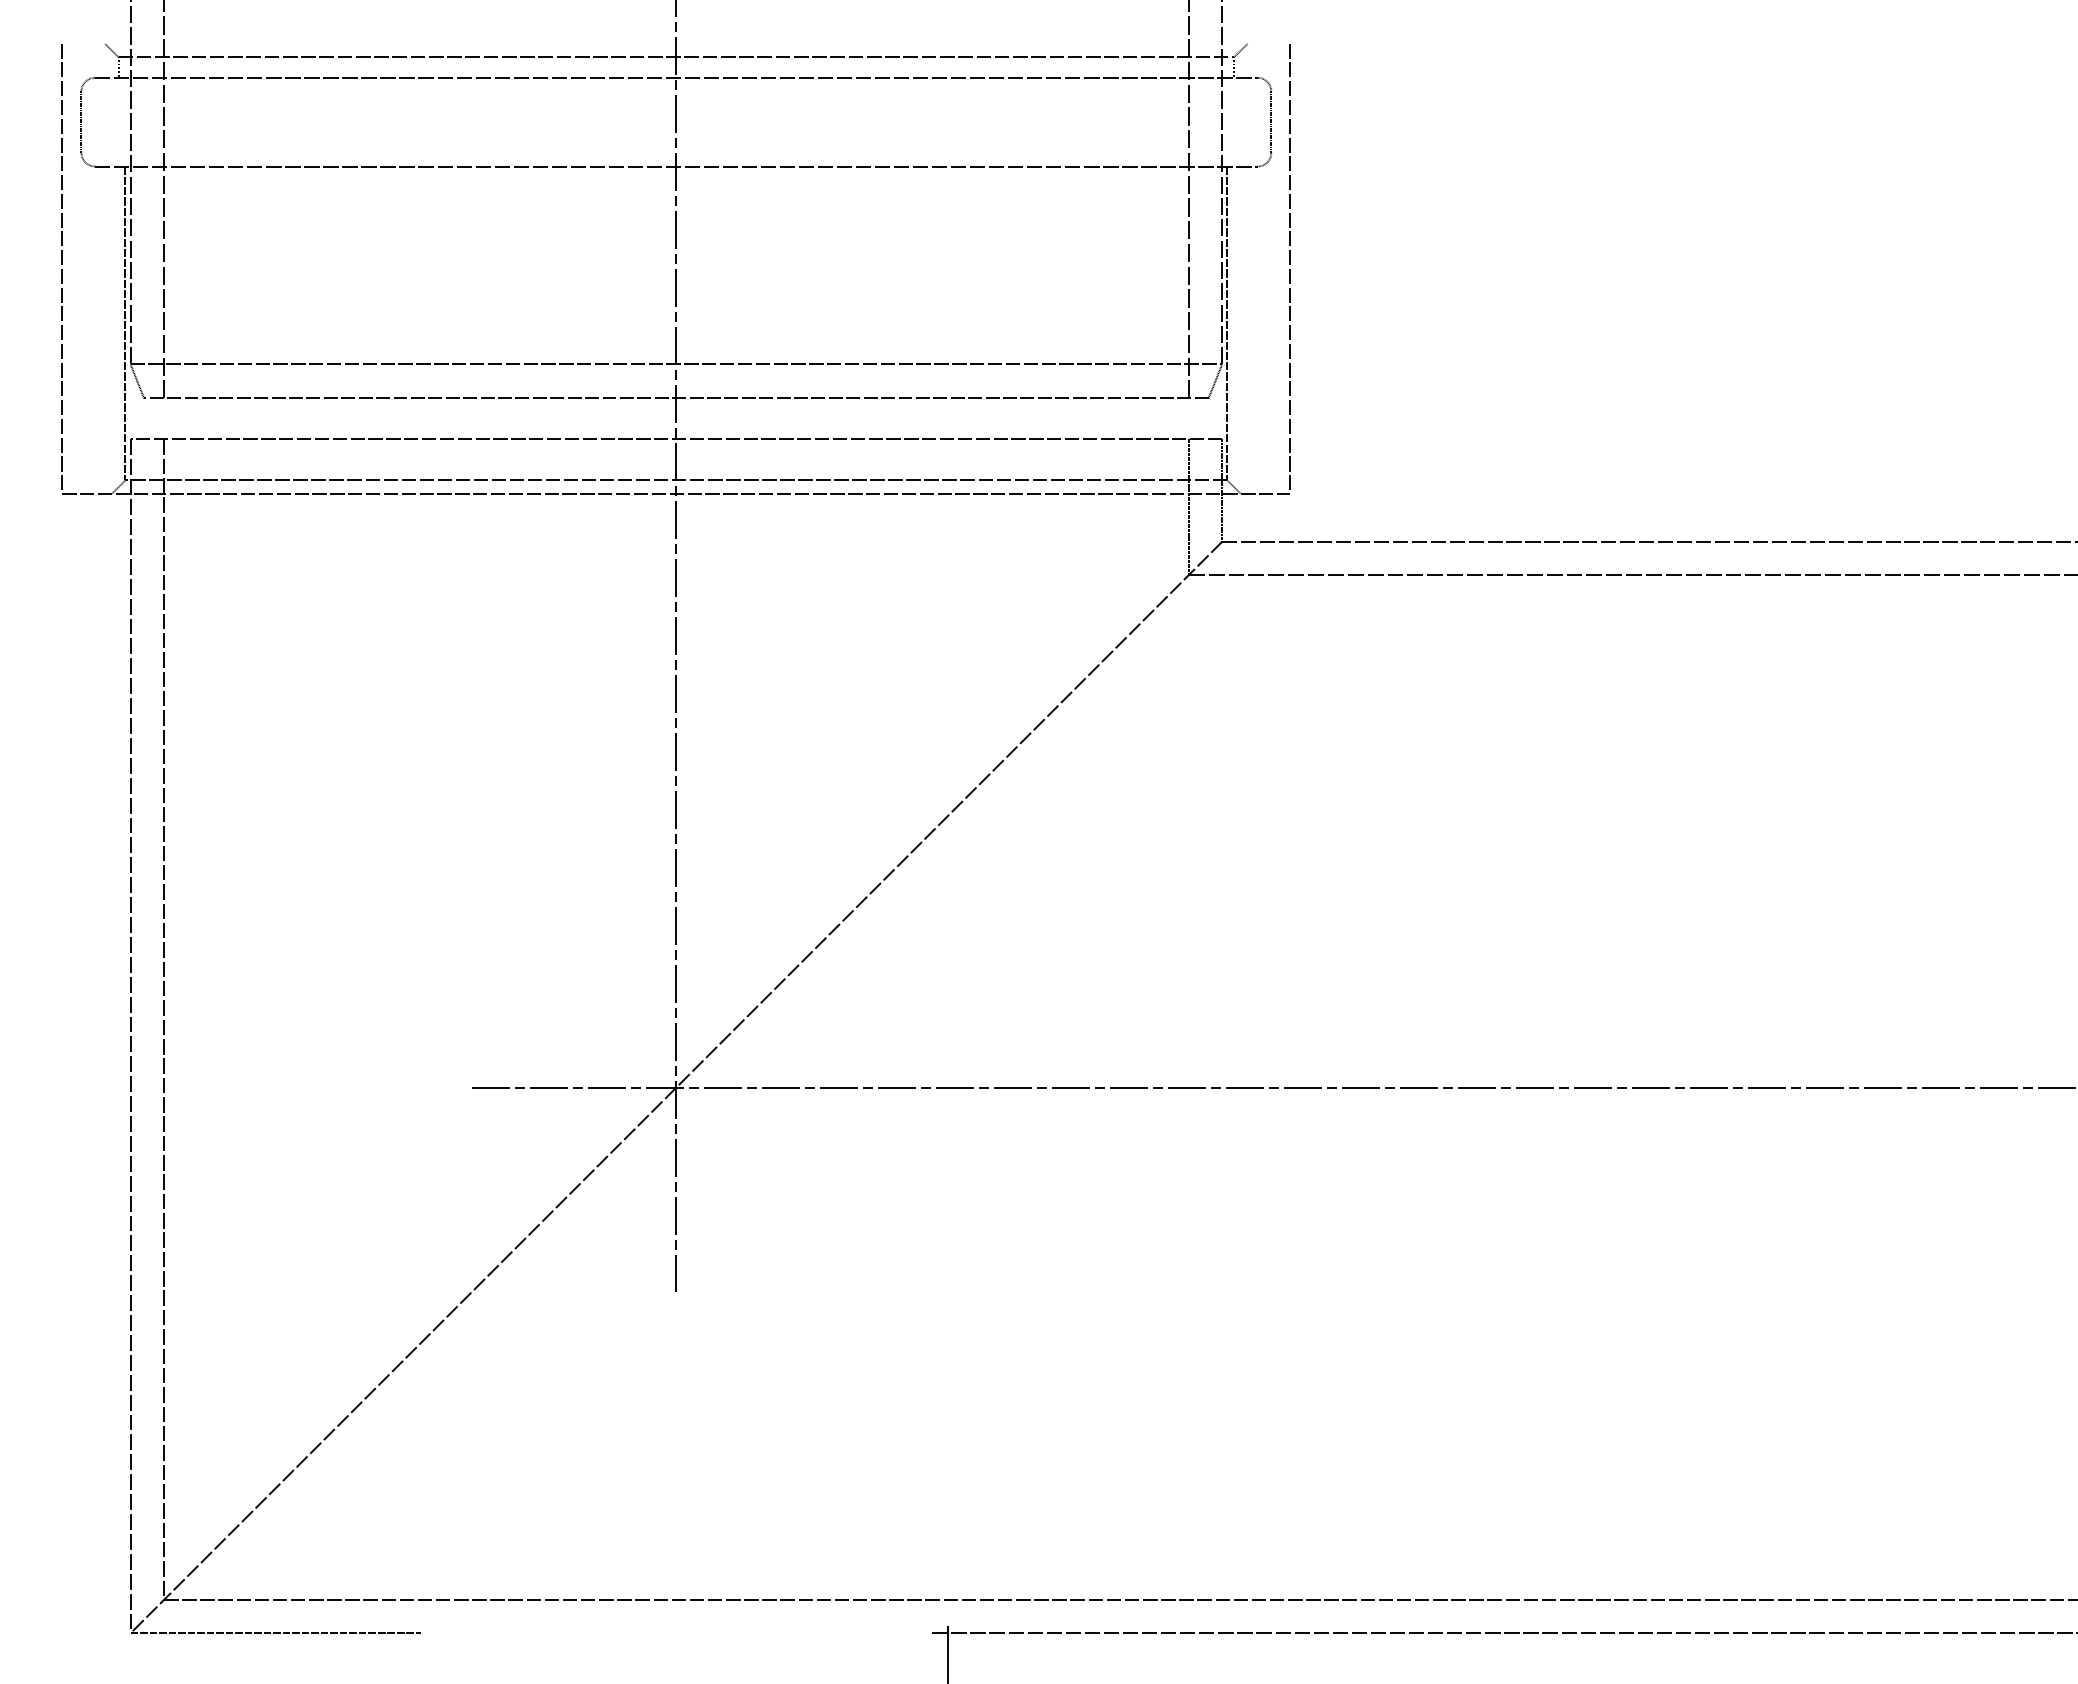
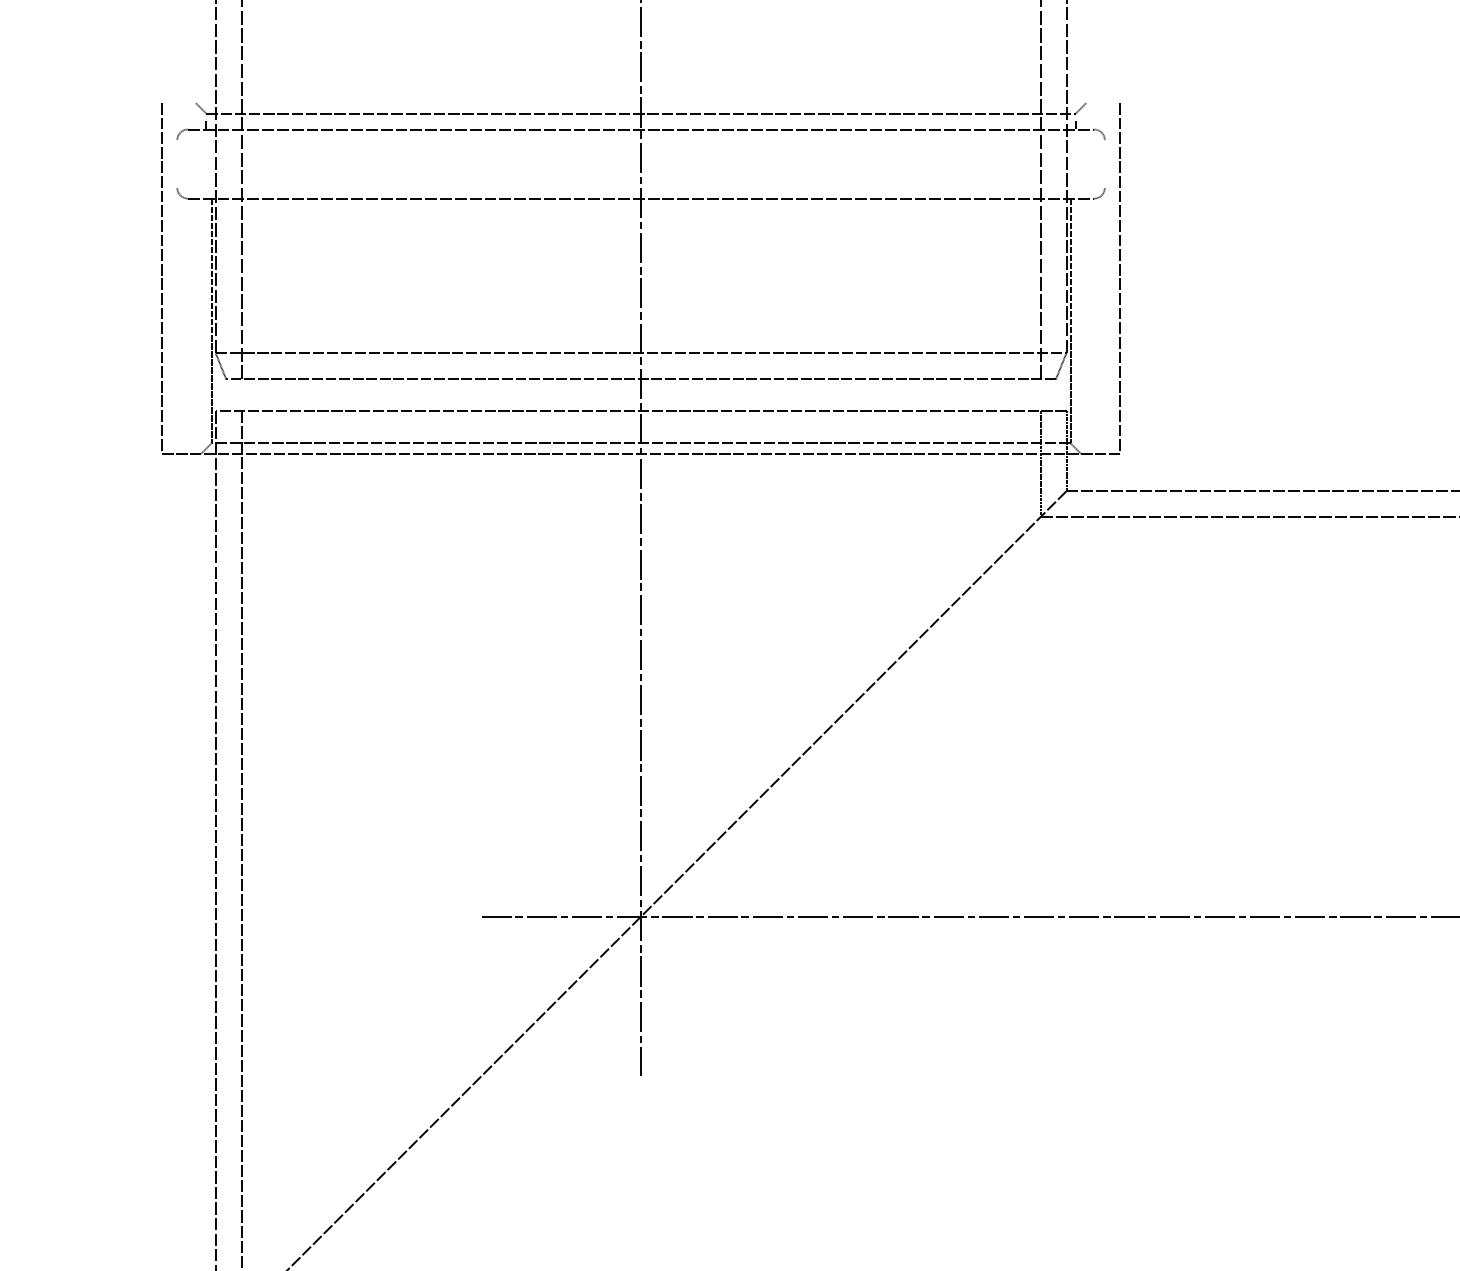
line: (81, 121) -> (177, 163), removed
line: (1271, 121) -> (1104, 163), removed

